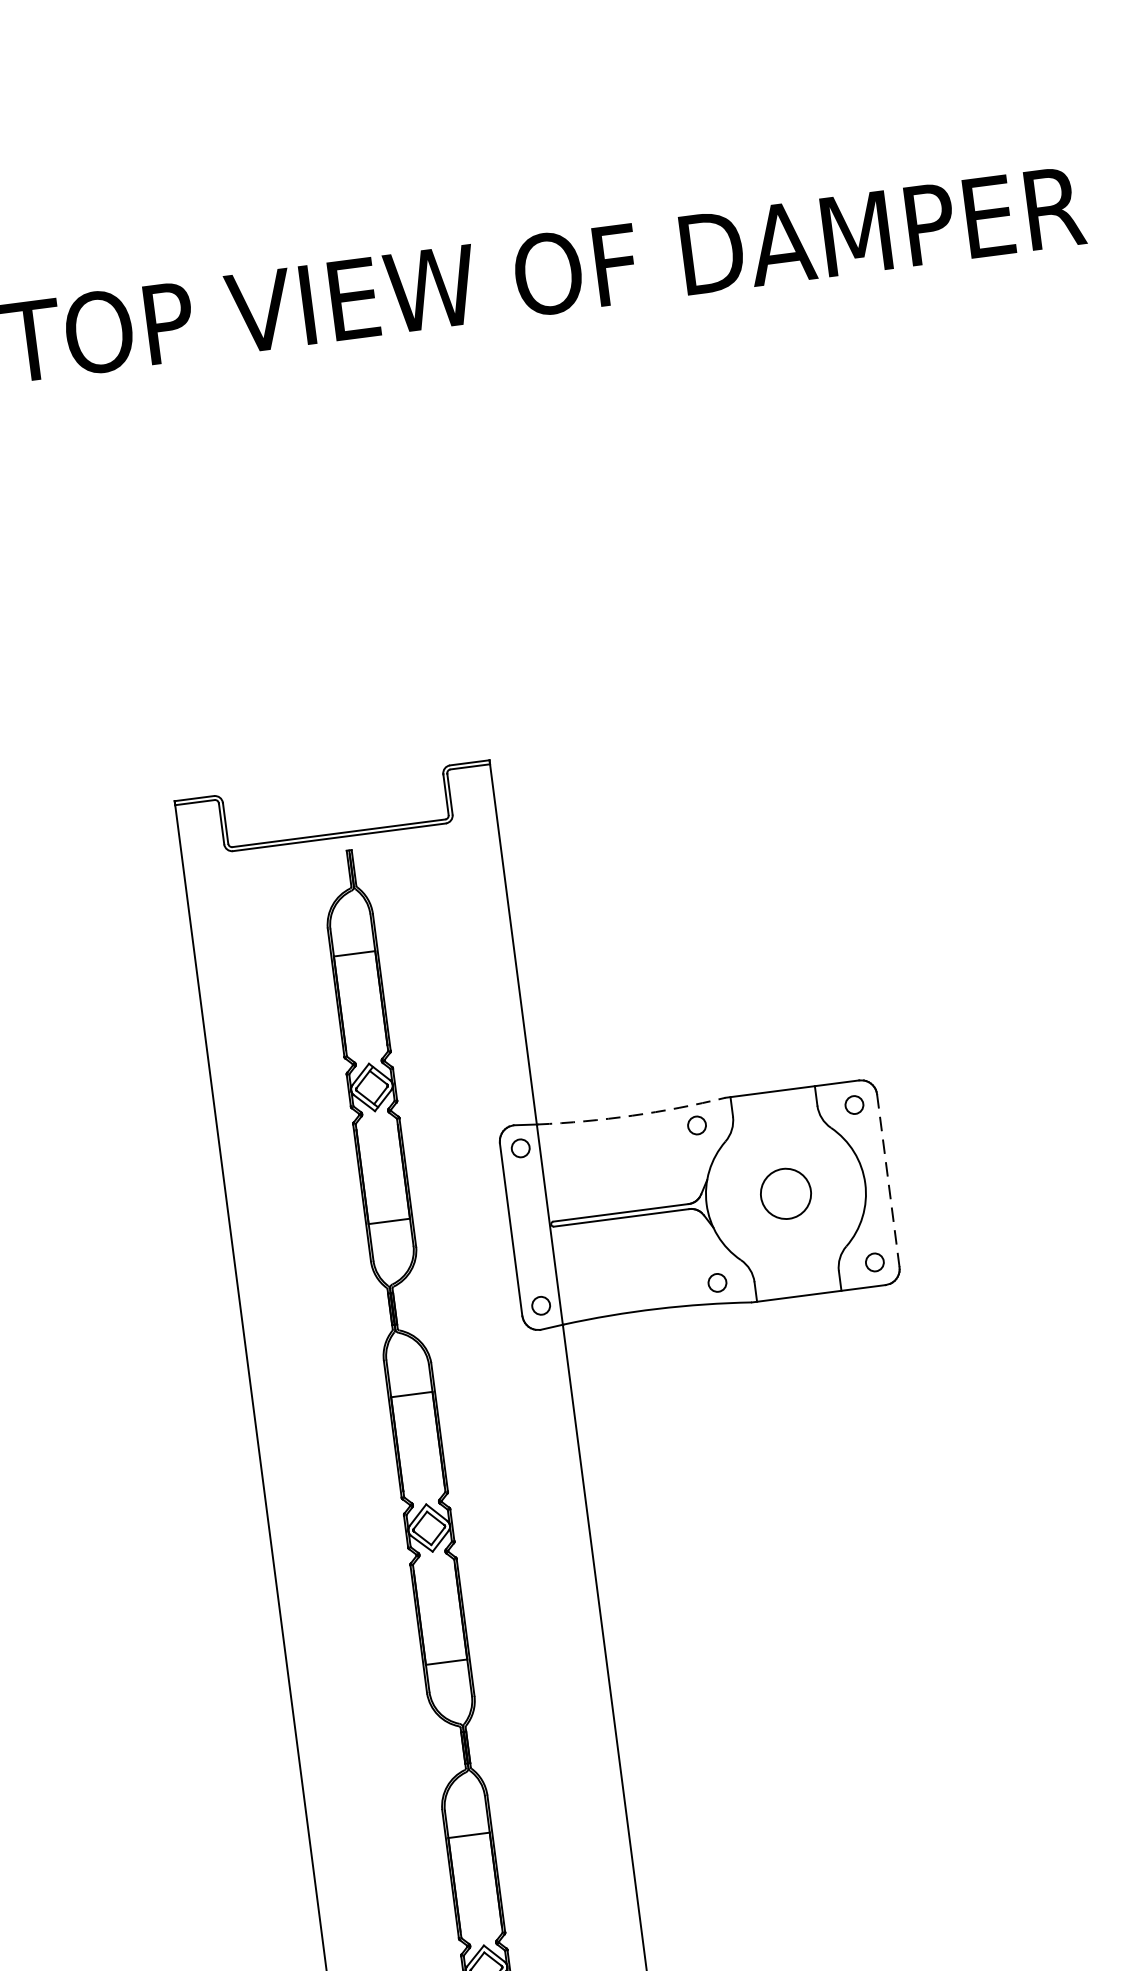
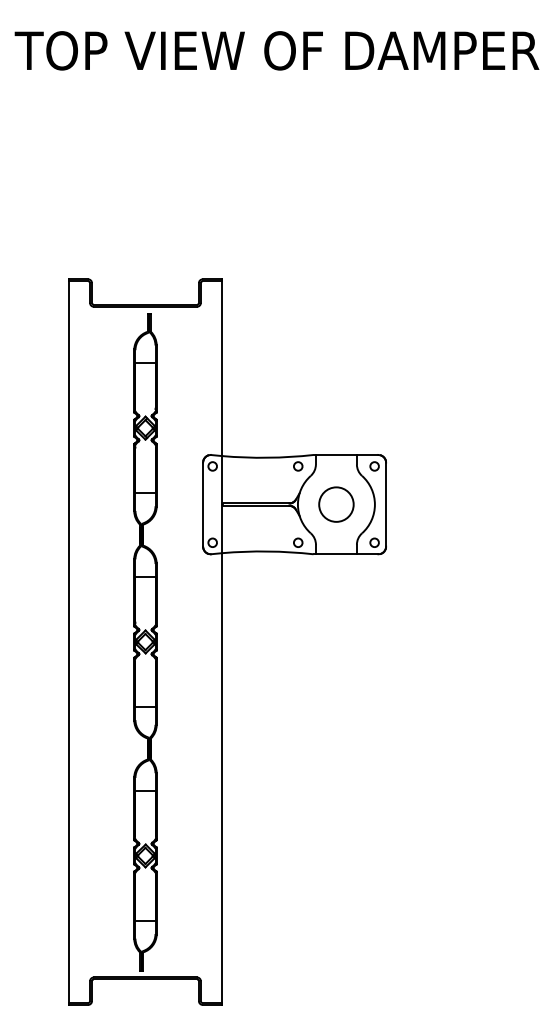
arc: (631, 1115) -> (267, 457), dashed -> solid
line: (889, 1180) -> (386, 504), dashed -> solid
circle: (786, 1193) -> (336, 504), size x1.43

